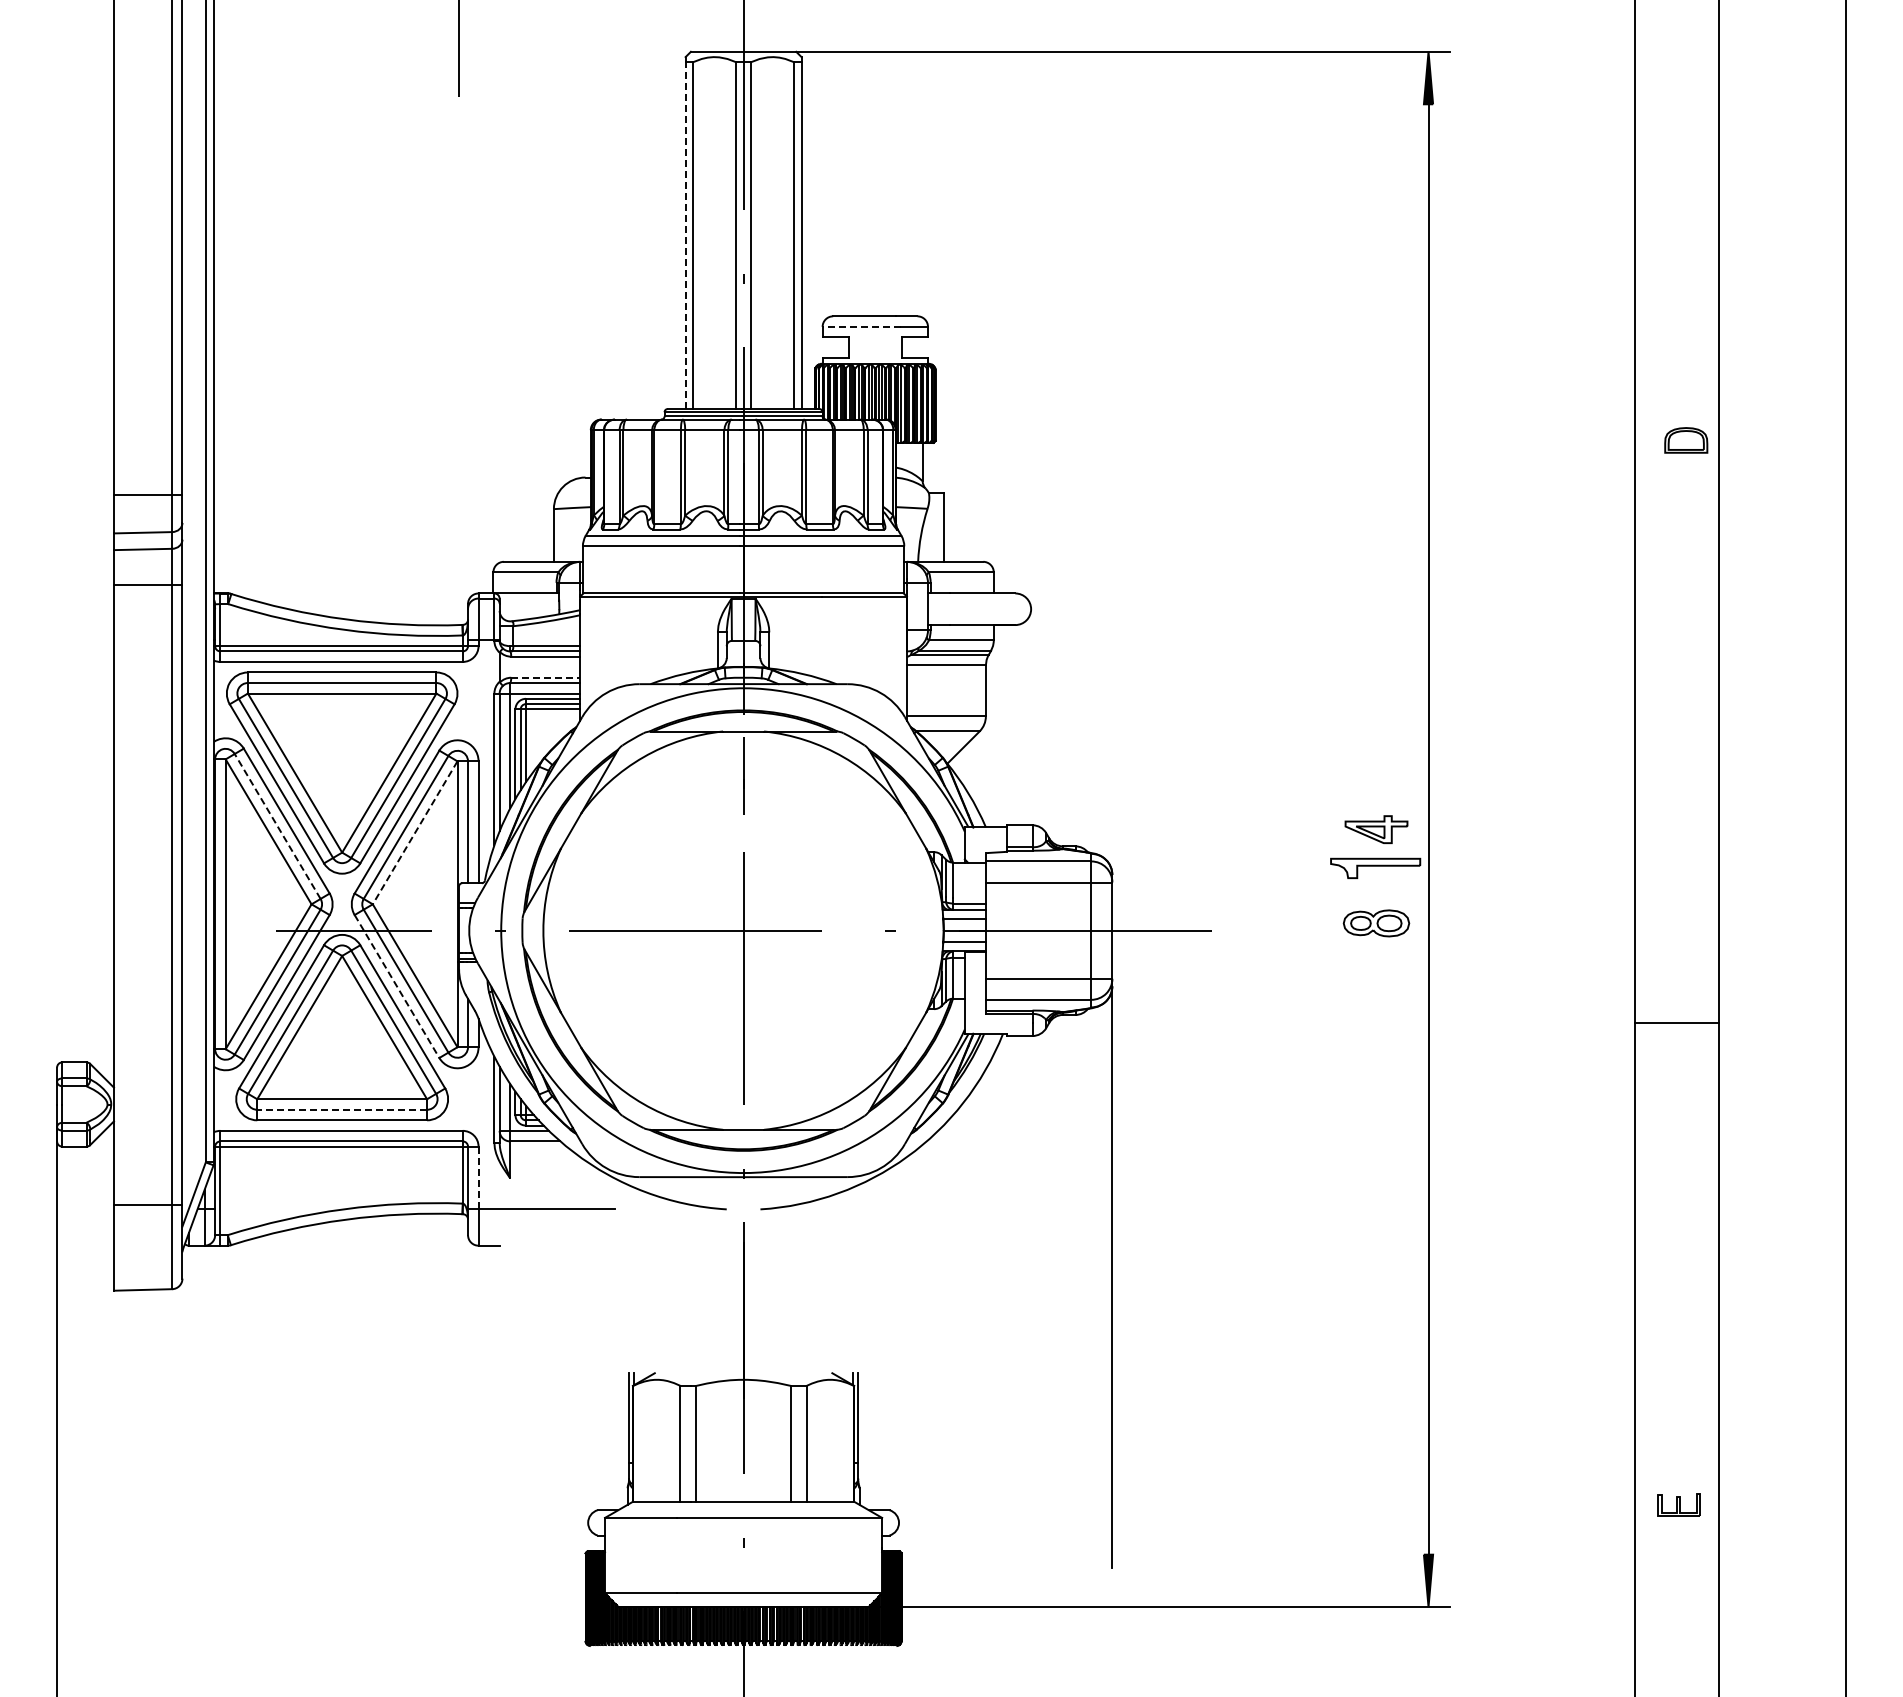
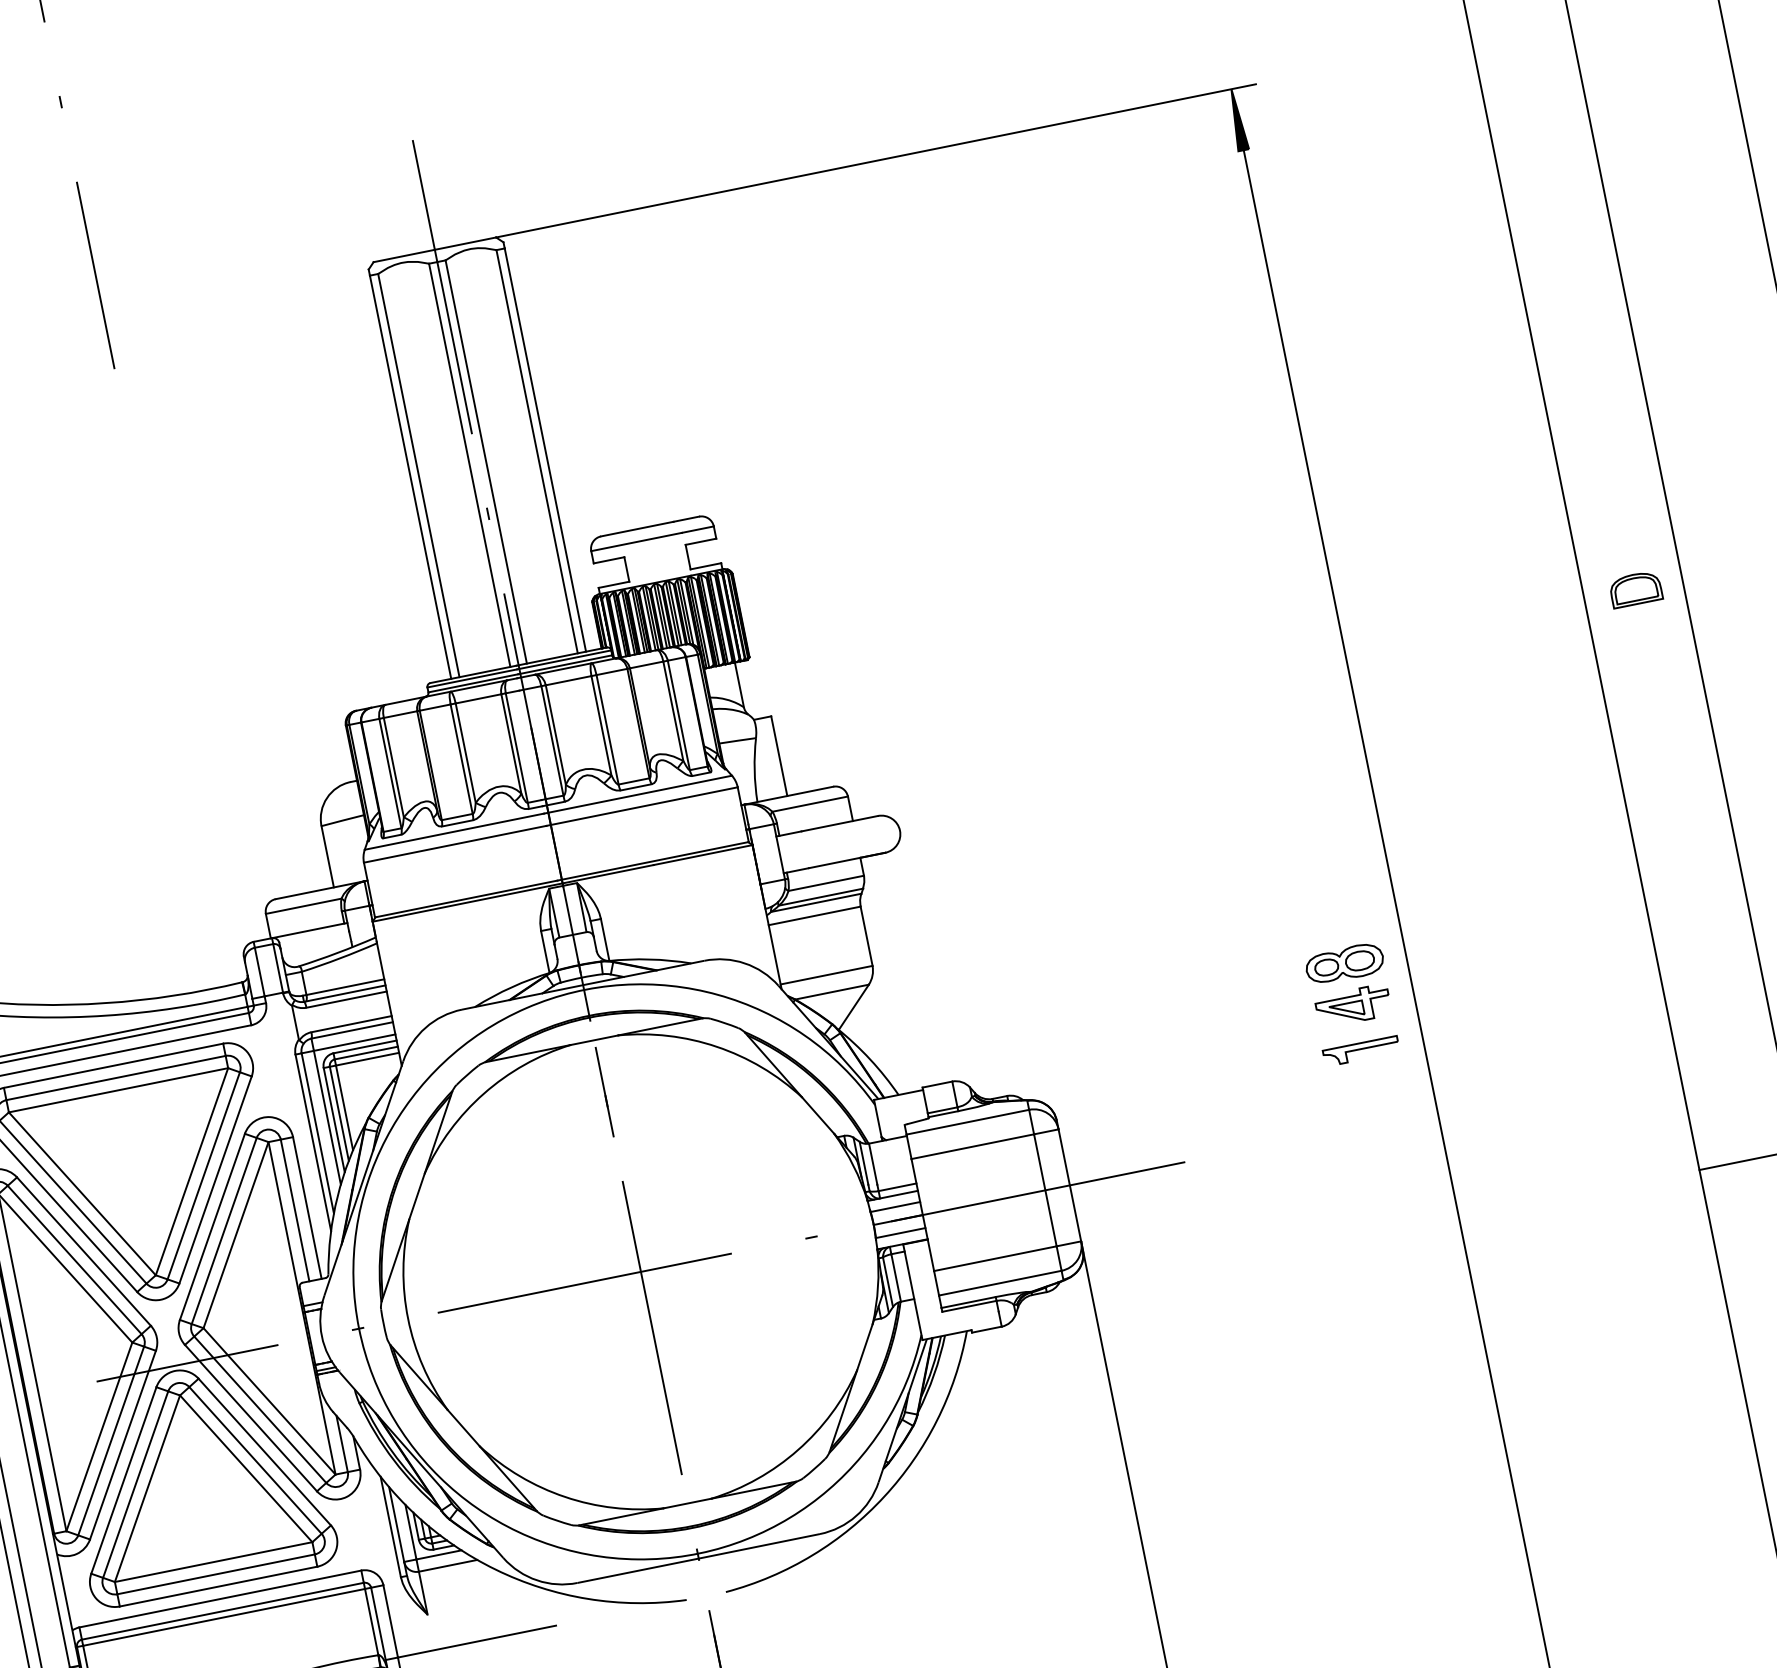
line: (685, 235) -> (410, 477), dashed -> solid
line: (861, 326) -> (636, 541), dashed -> solid
part: (1686, 440) -> (1636, 589), moved
line: (545, 677) -> (351, 1023), dashed -> solid
line: (277, 826) -> (74, 1260), dashed -> solid
line: (414, 833) -> (235, 1236), dashed -> solid
part: (1375, 868) -> (1361, 1051), size x0.71
part: (1376, 923) -> (1344, 963), moved
line: (397, 986) -> (251, 1417), dashed -> solid
line: (342, 1109) -> (216, 1573), dashed -> solid
line: (478, 1177) -> (390, 1621), dashed -> solid

